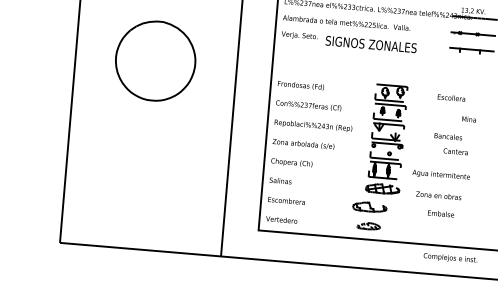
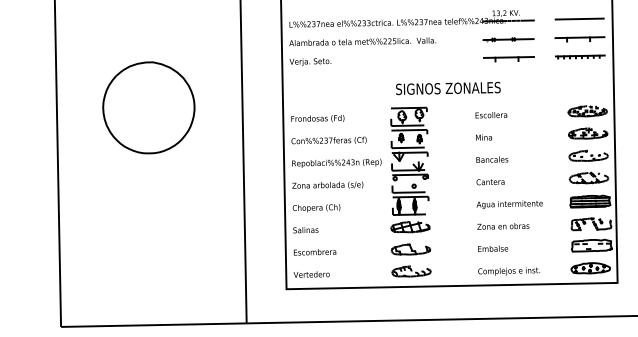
text: (371, 44) -> (448, 88), moved
text: (469, 119) -> (484, 137), moved
part: (387, 139) -> (410, 169), moved
text: (455, 152) -> (490, 182), moved
text: (441, 175) -> (509, 204), moved
text: (438, 195) -> (503, 226), moved
part: (368, 226) -> (411, 271), size x1.43
text: (450, 258) -> (509, 271), moved

